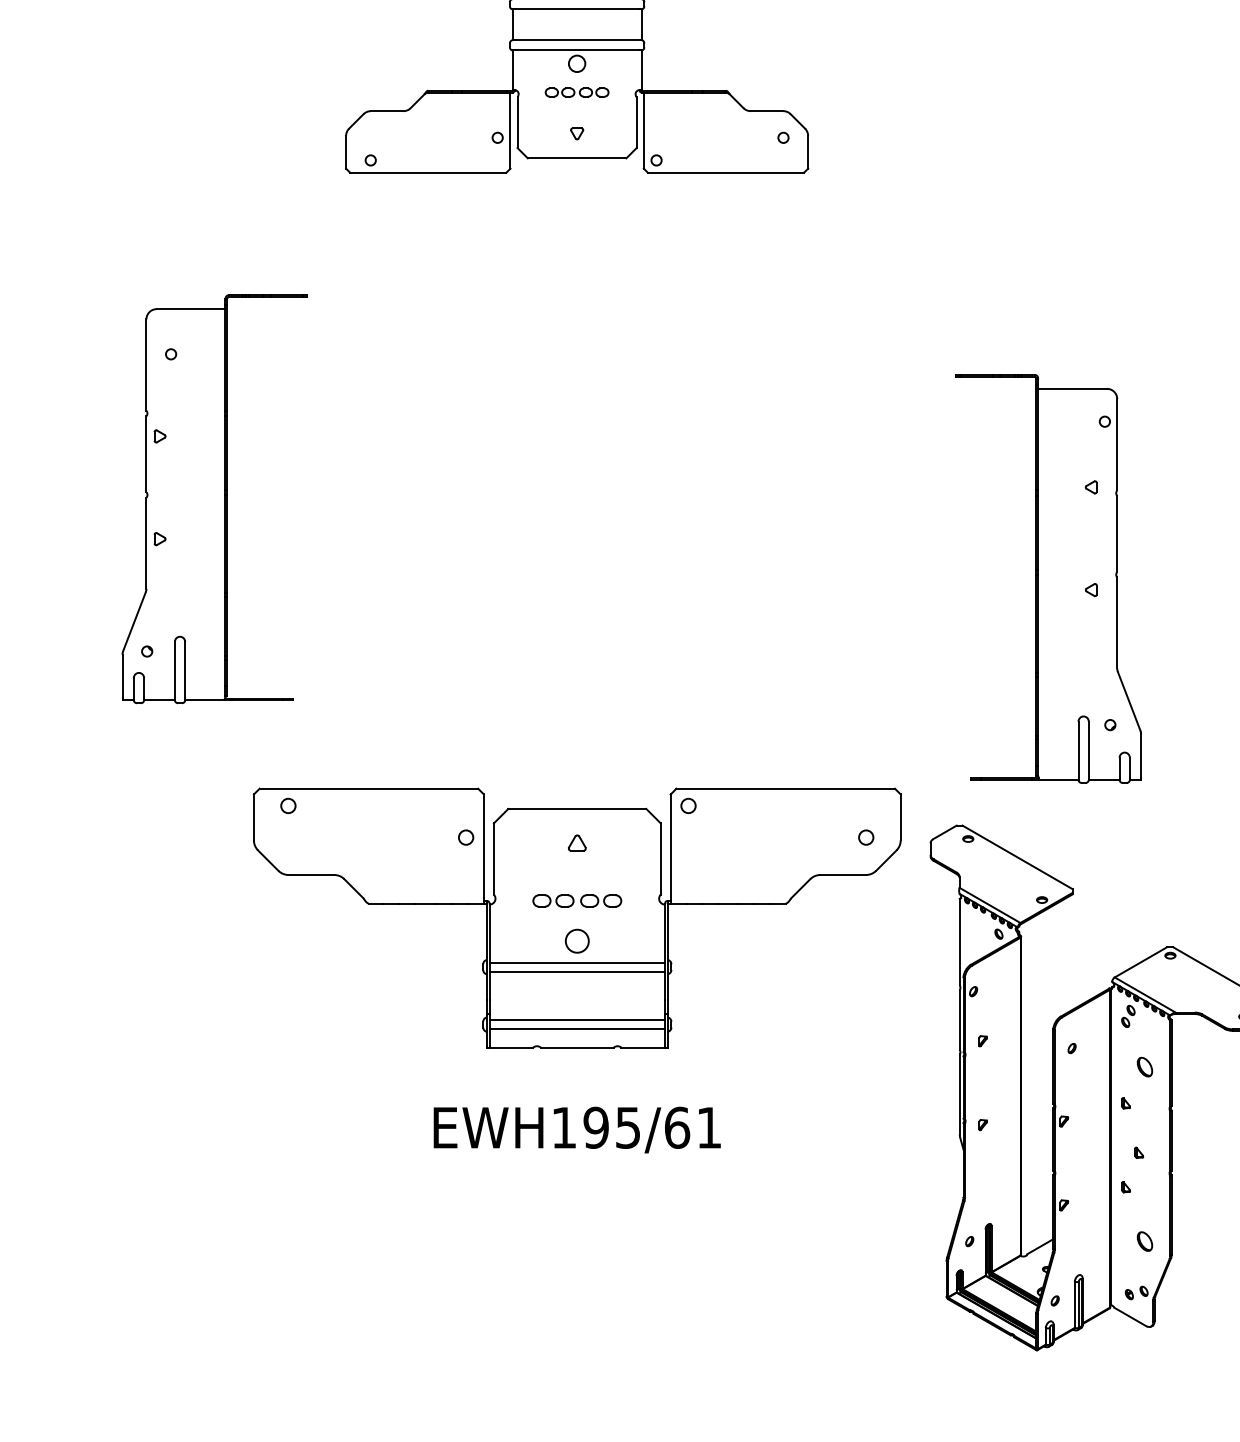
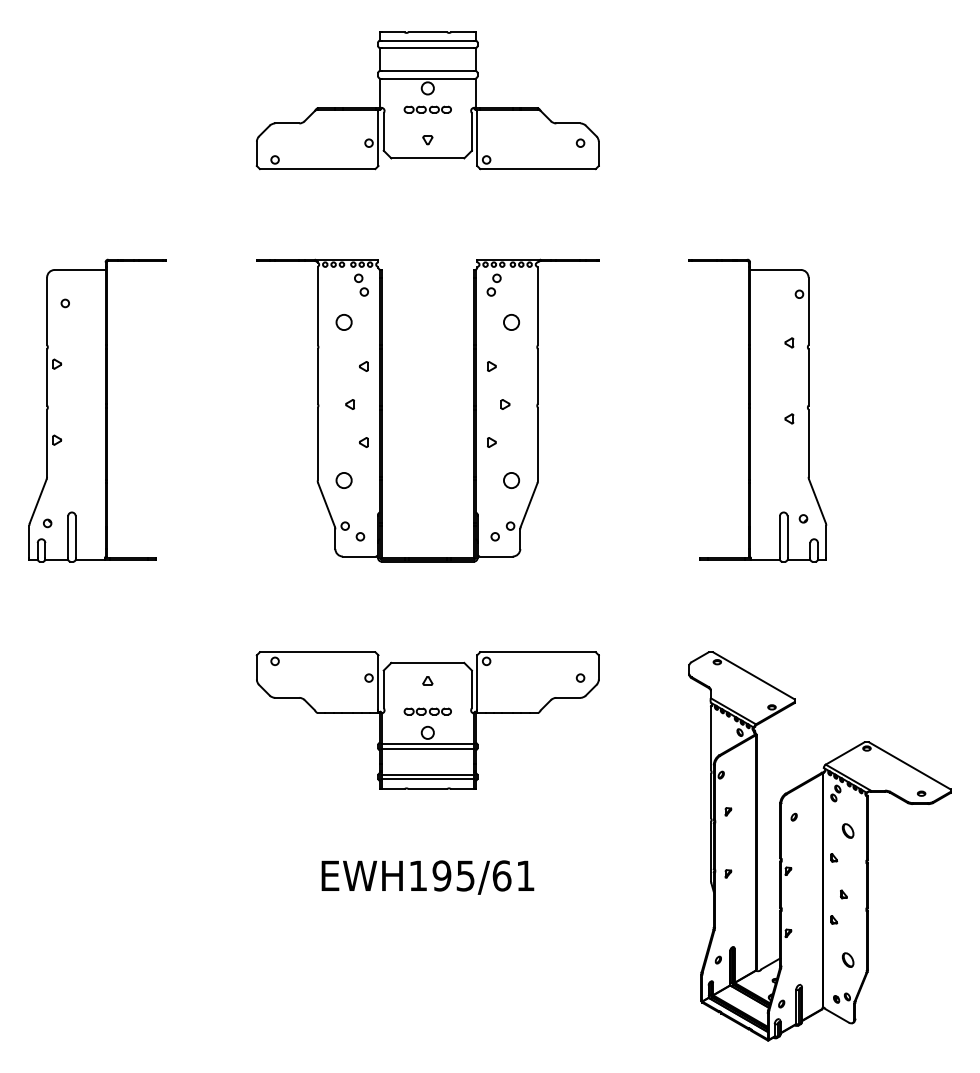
part: (214, 498) -> (97, 410), moved
part: (515, 498) -> (382, 410), added
part: (1048, 578) -> (757, 410), moved
part: (576, 917) -> (427, 720), size x0.71

